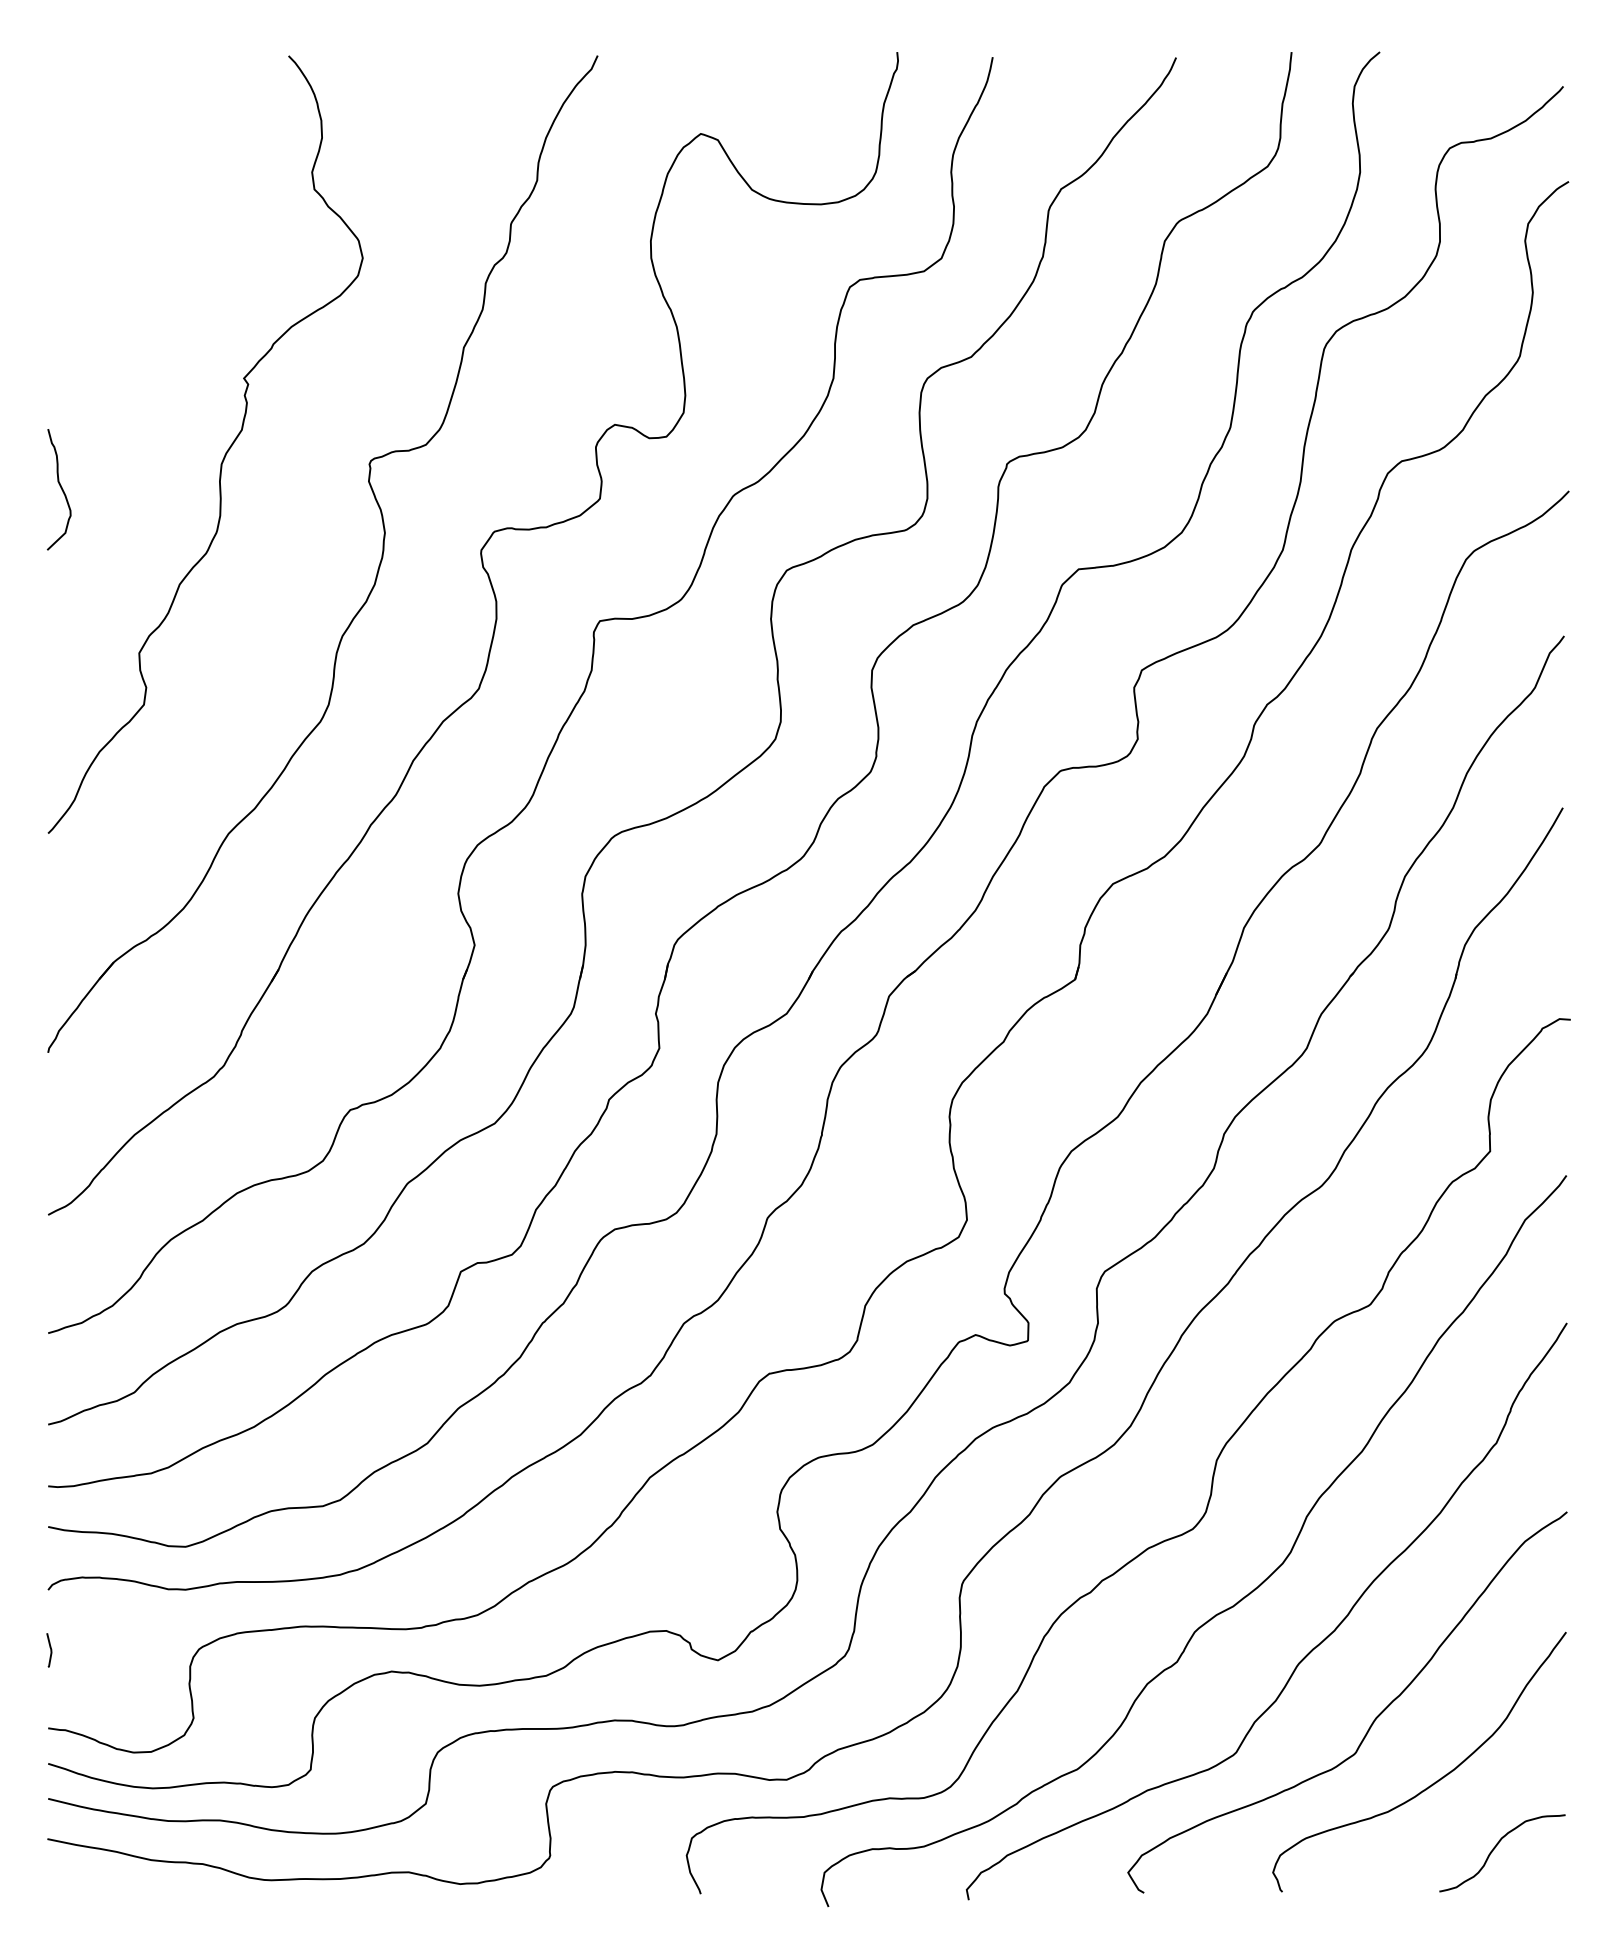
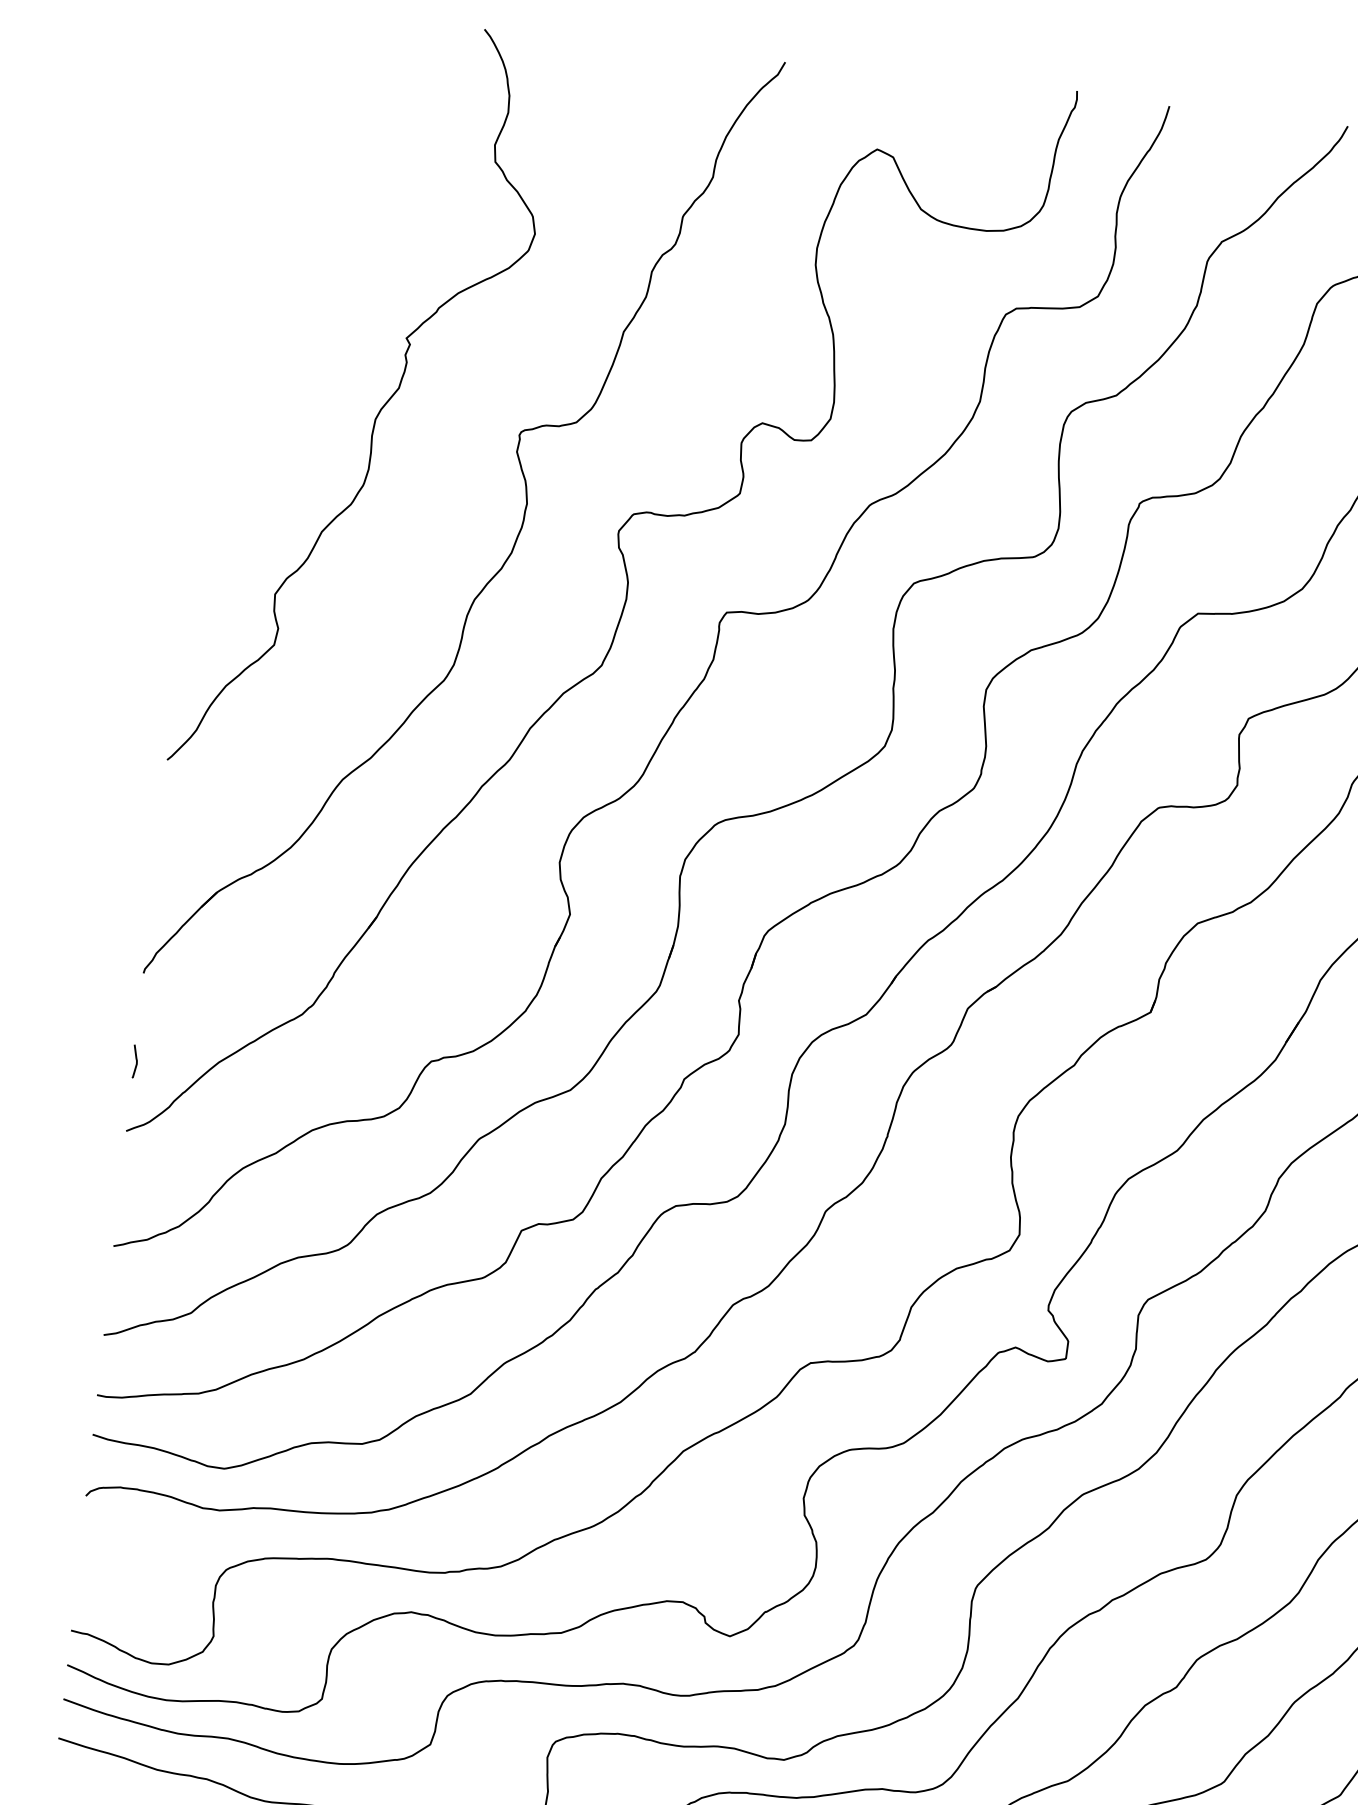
curve: (60, 488) -> (216, 425), removed
curve: (50, 1650) -> (136, 1061), moved

